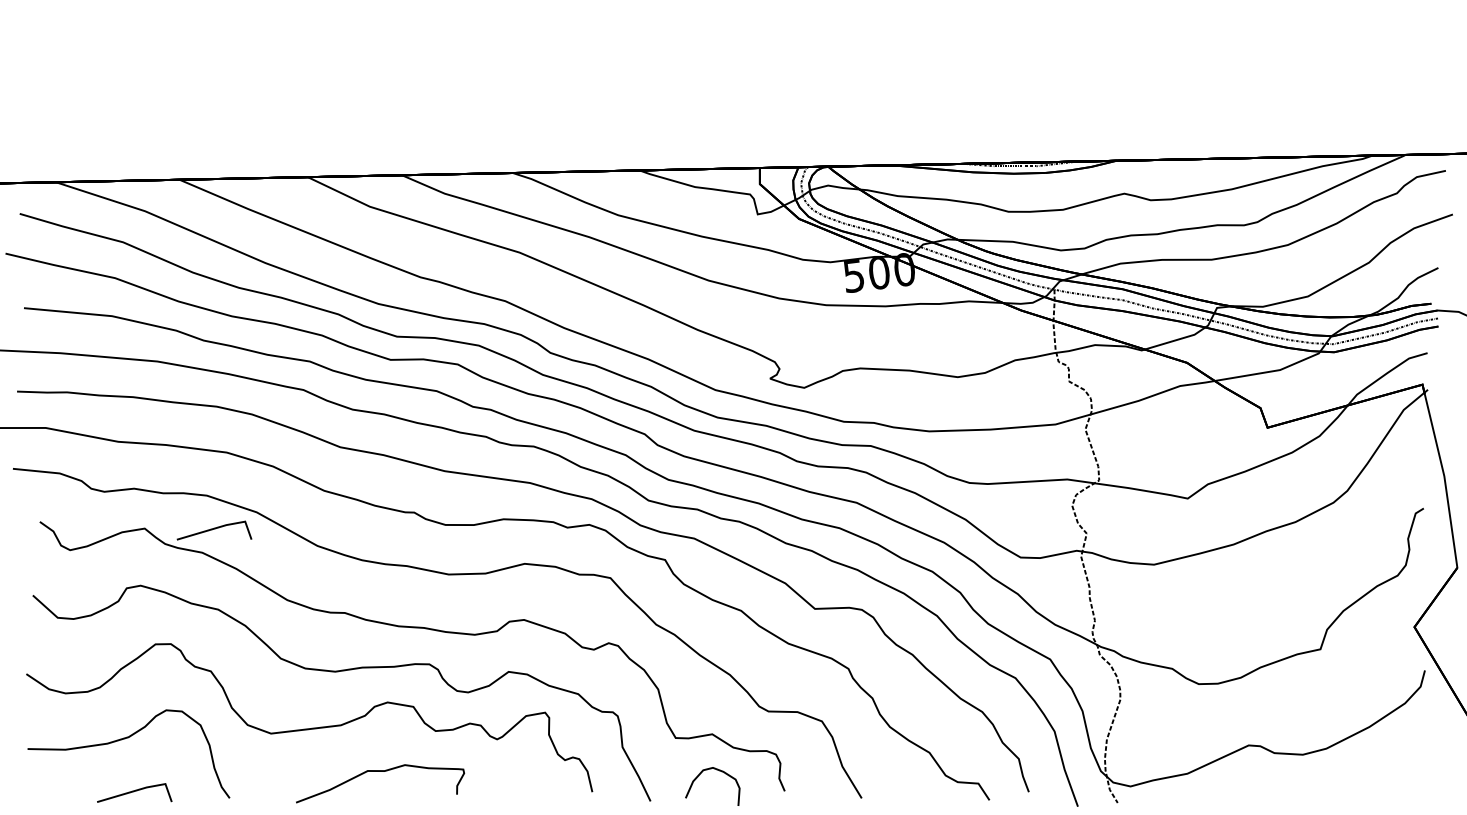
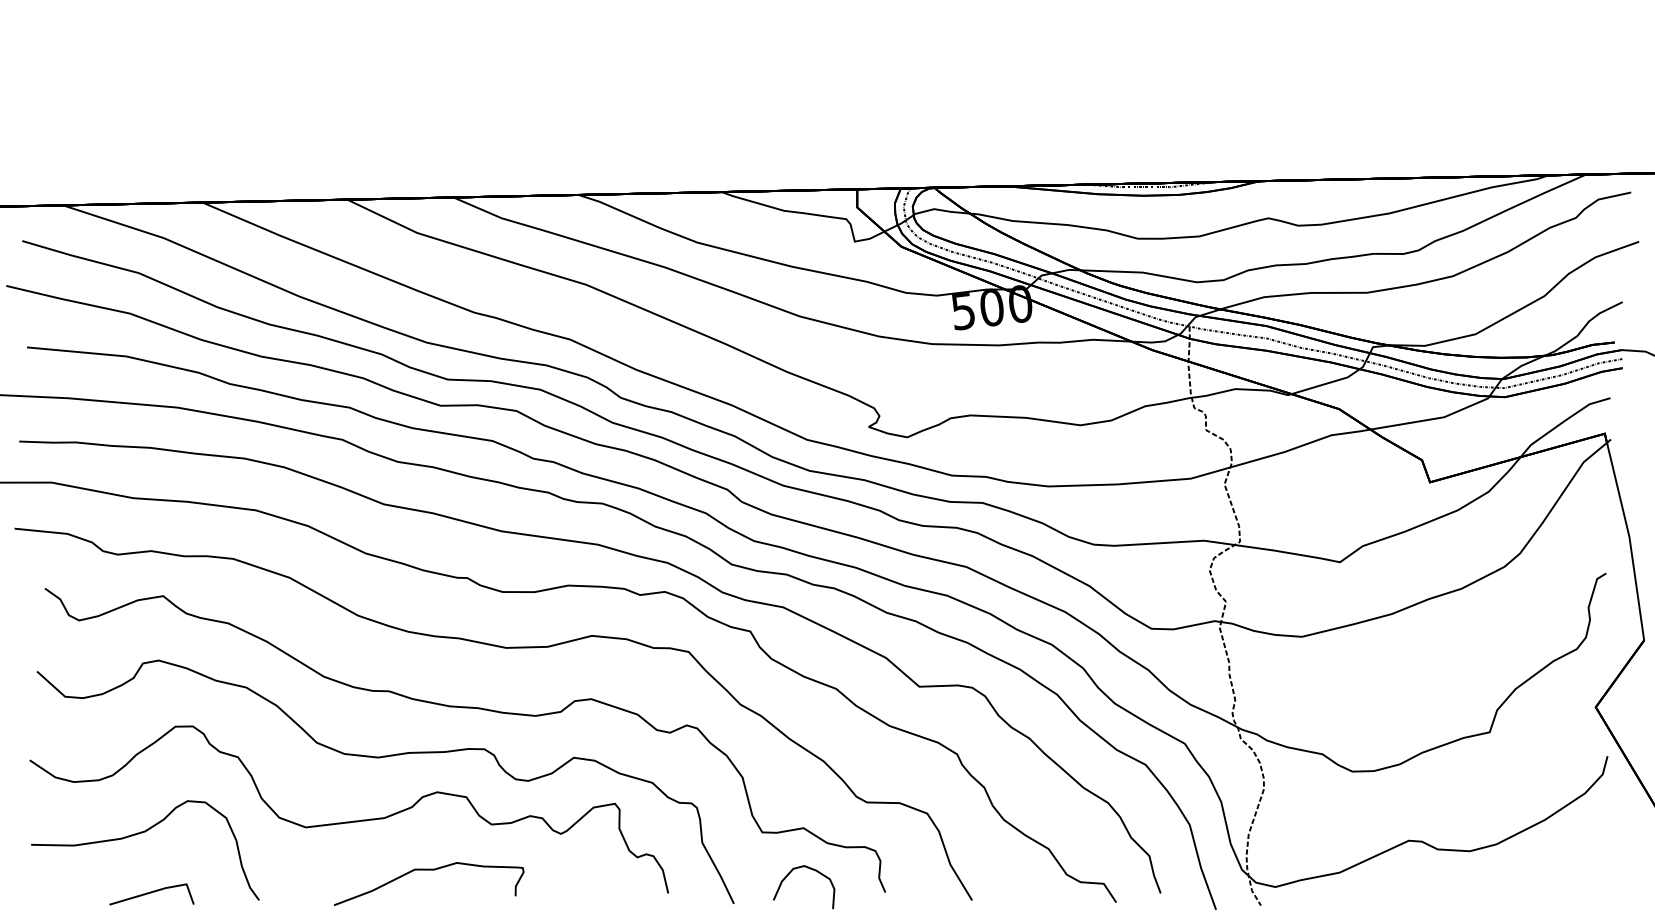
line: (214, 529) -> (241, 597), removed

